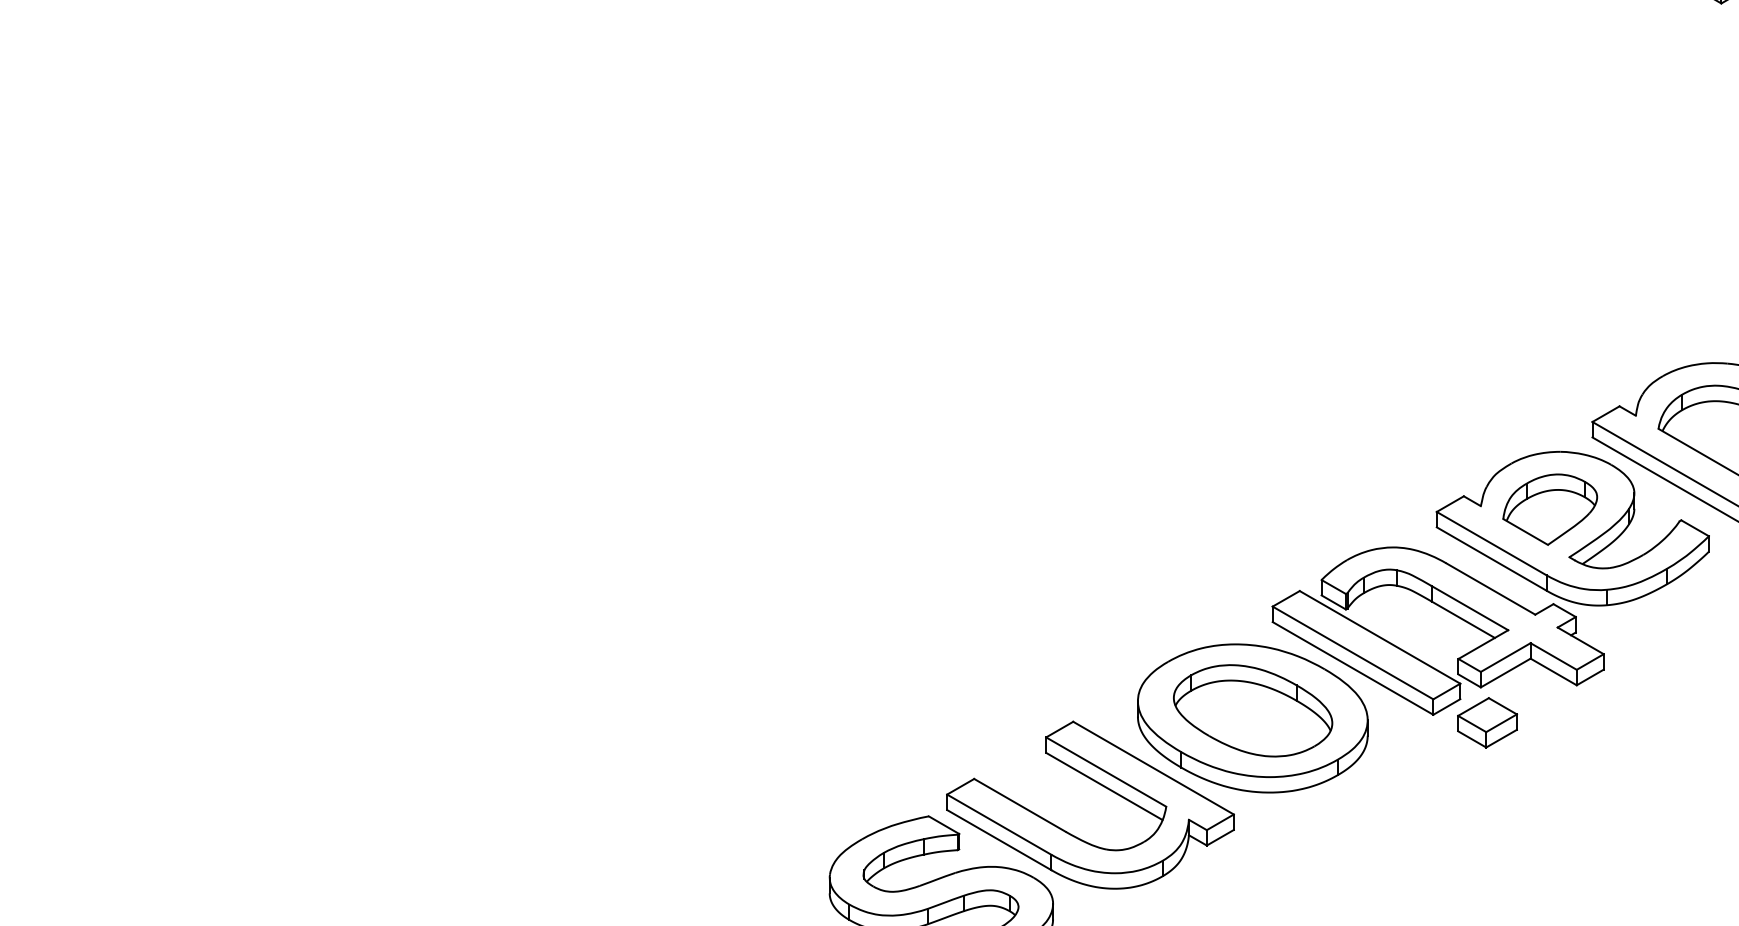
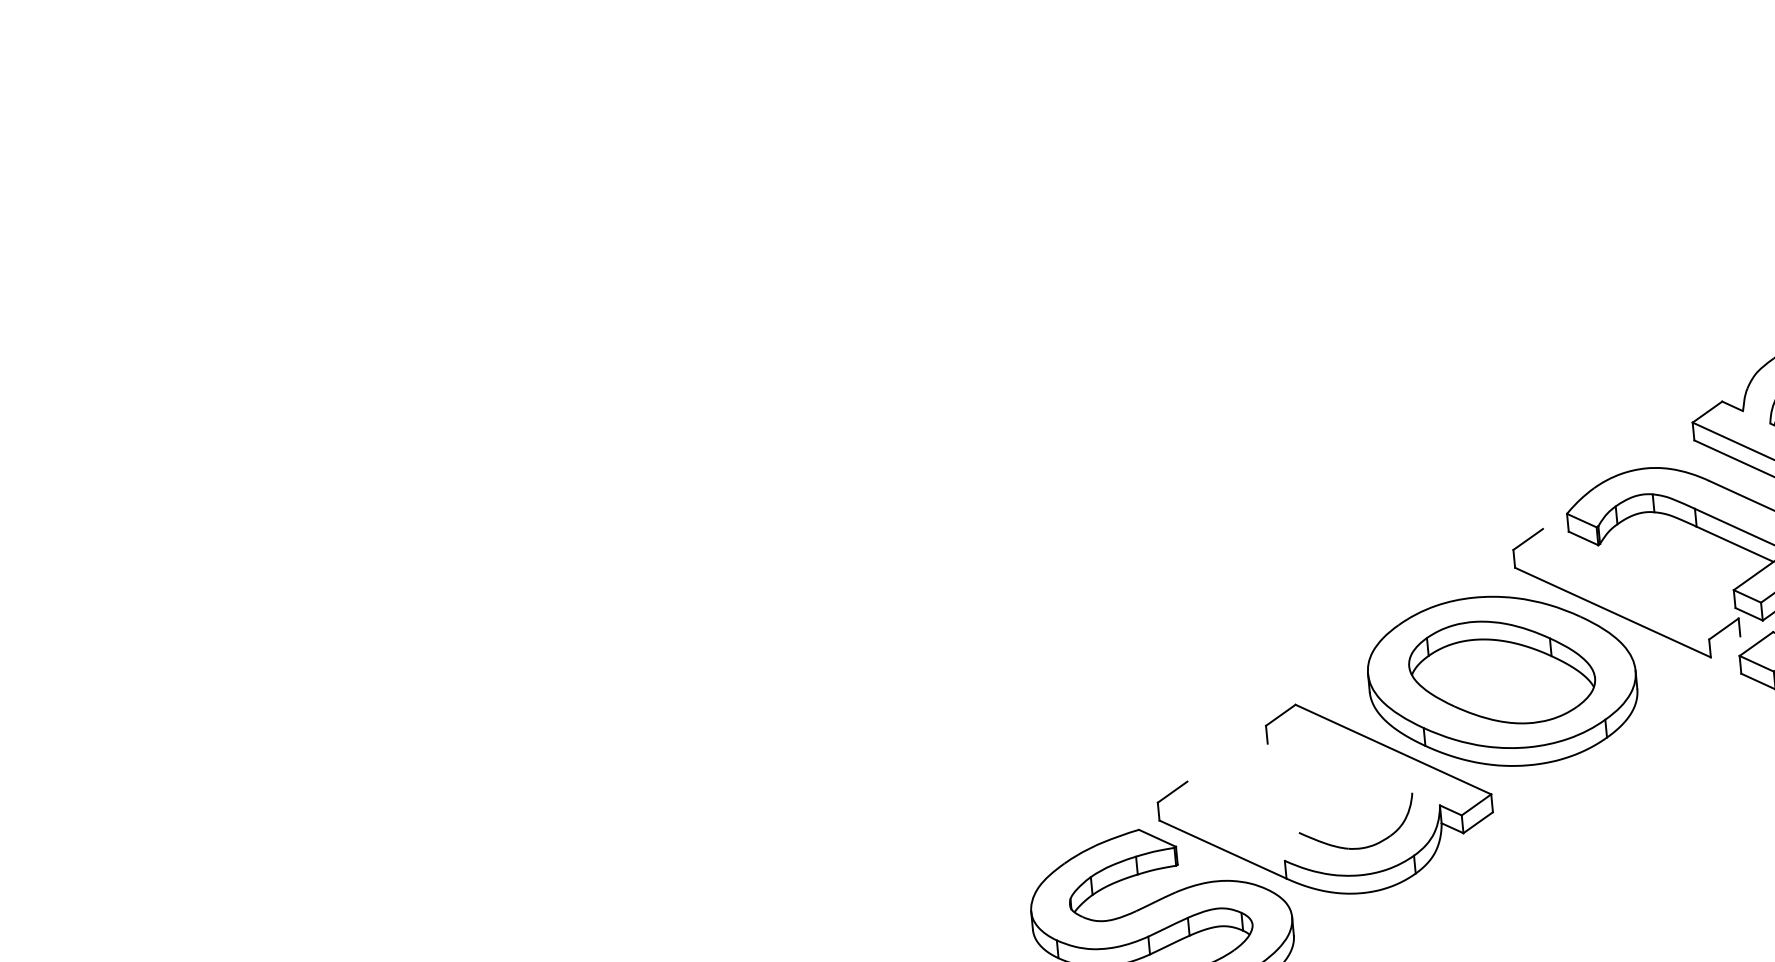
line: (1379, 637) -> (1640, 573), removed
line: (1352, 652) -> (1610, 594), removed
line: (1446, 706) -> (1725, 646), removed
line: (1106, 771) -> (1339, 758), removed
line: (1104, 786) -> (1338, 776), removed
line: (1019, 804) -> (1242, 806), removed
line: (999, 824) -> (1221, 831), removed

